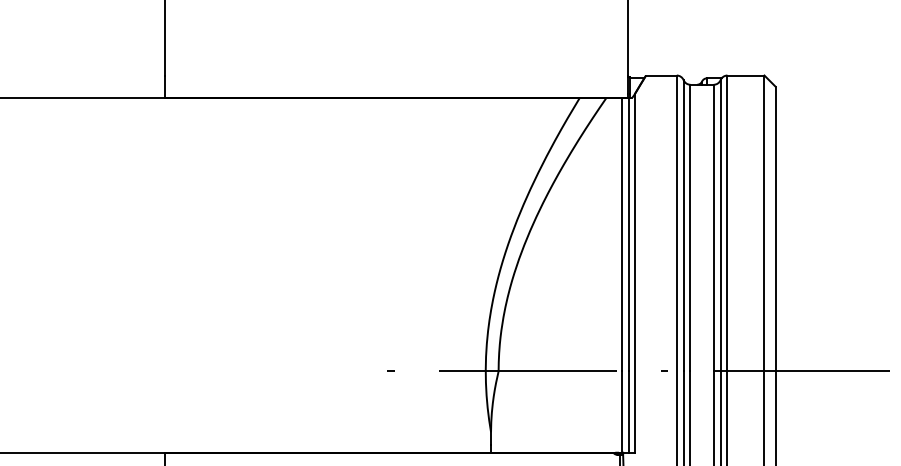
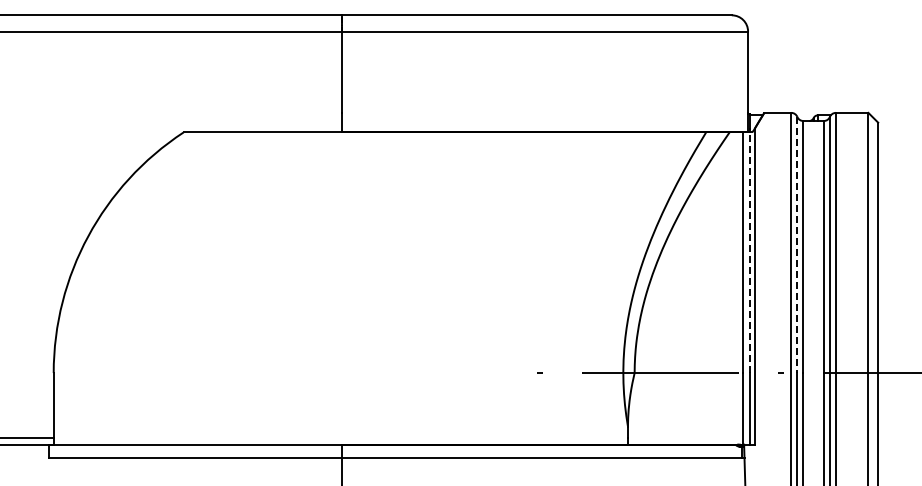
line: (683, 226) -> (797, 245), solid -> dashed
line: (629, 234) -> (749, 252), solid -> dashed

